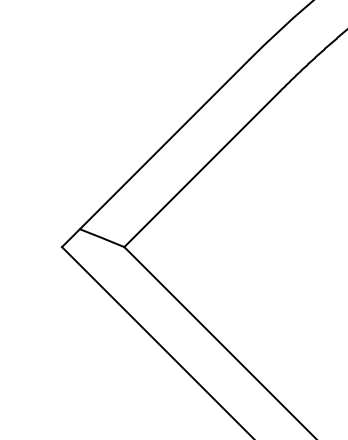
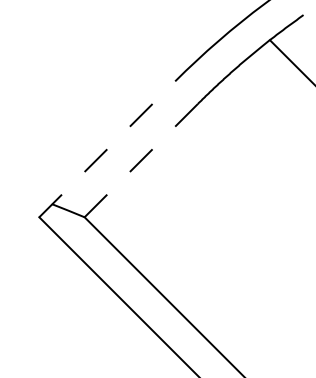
line: (155, 152) -> (107, 148), solid -> dashed
line: (202, 169) -> (141, 160), solid -> dashed

